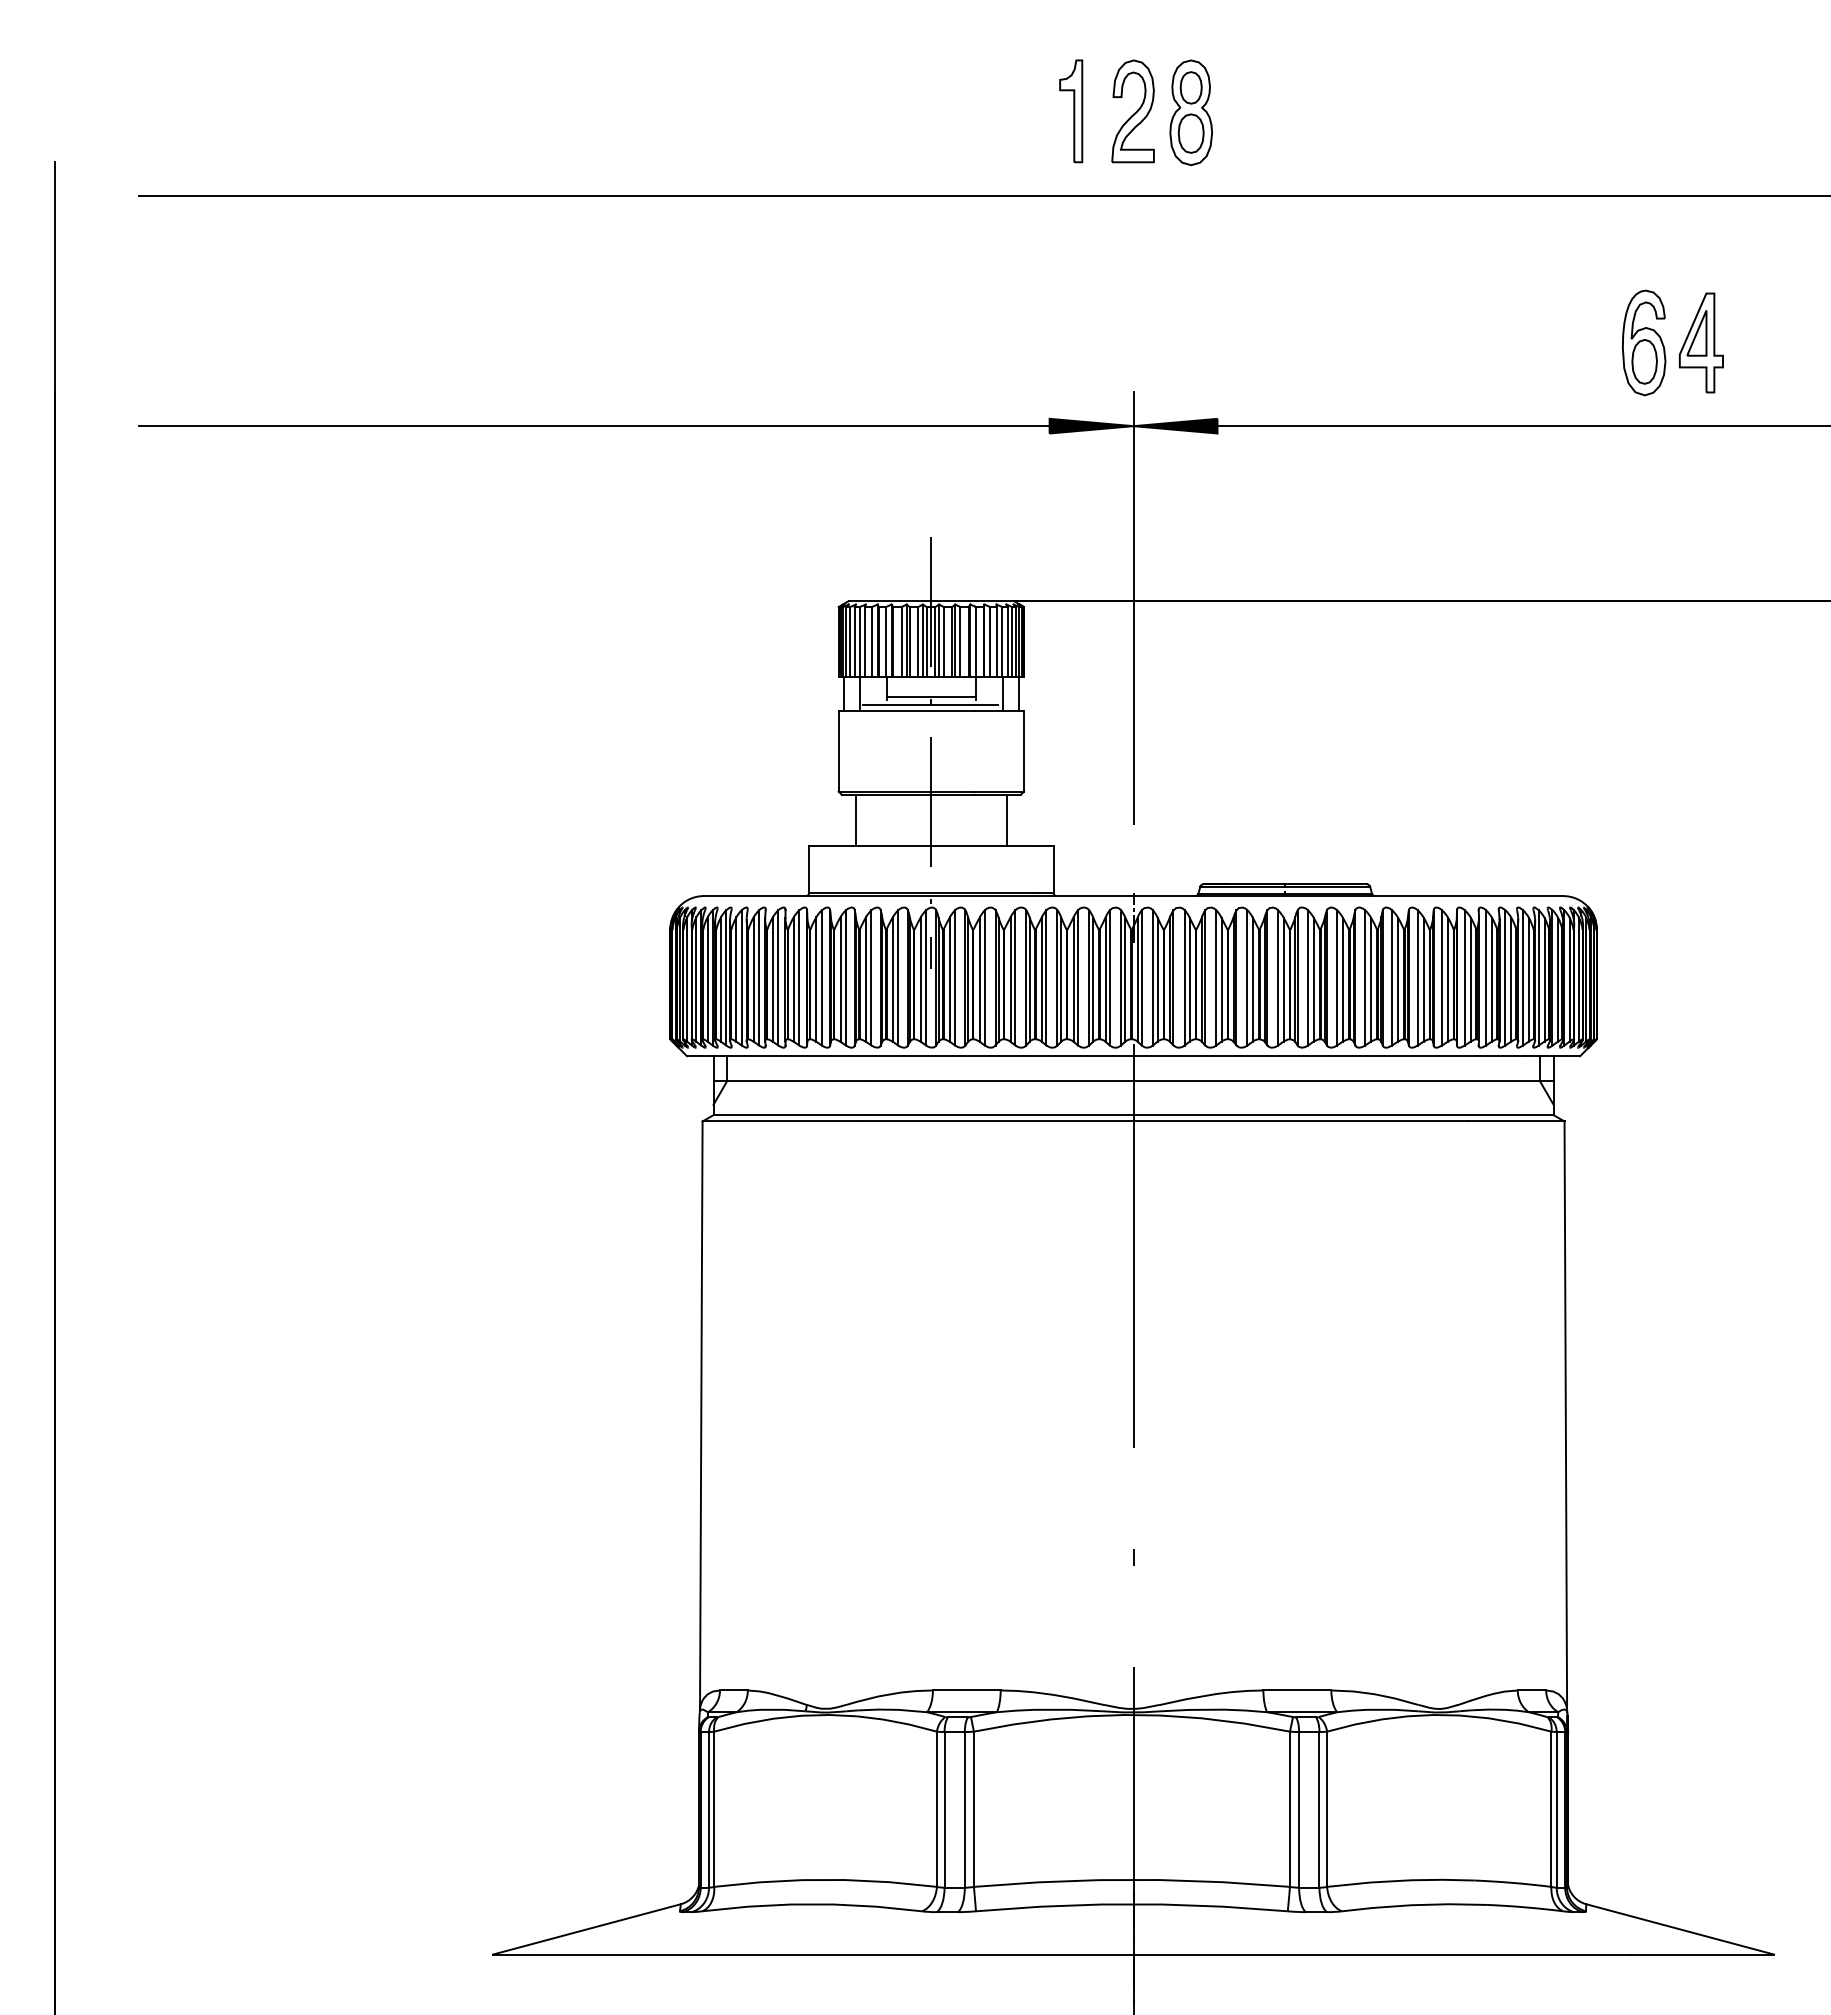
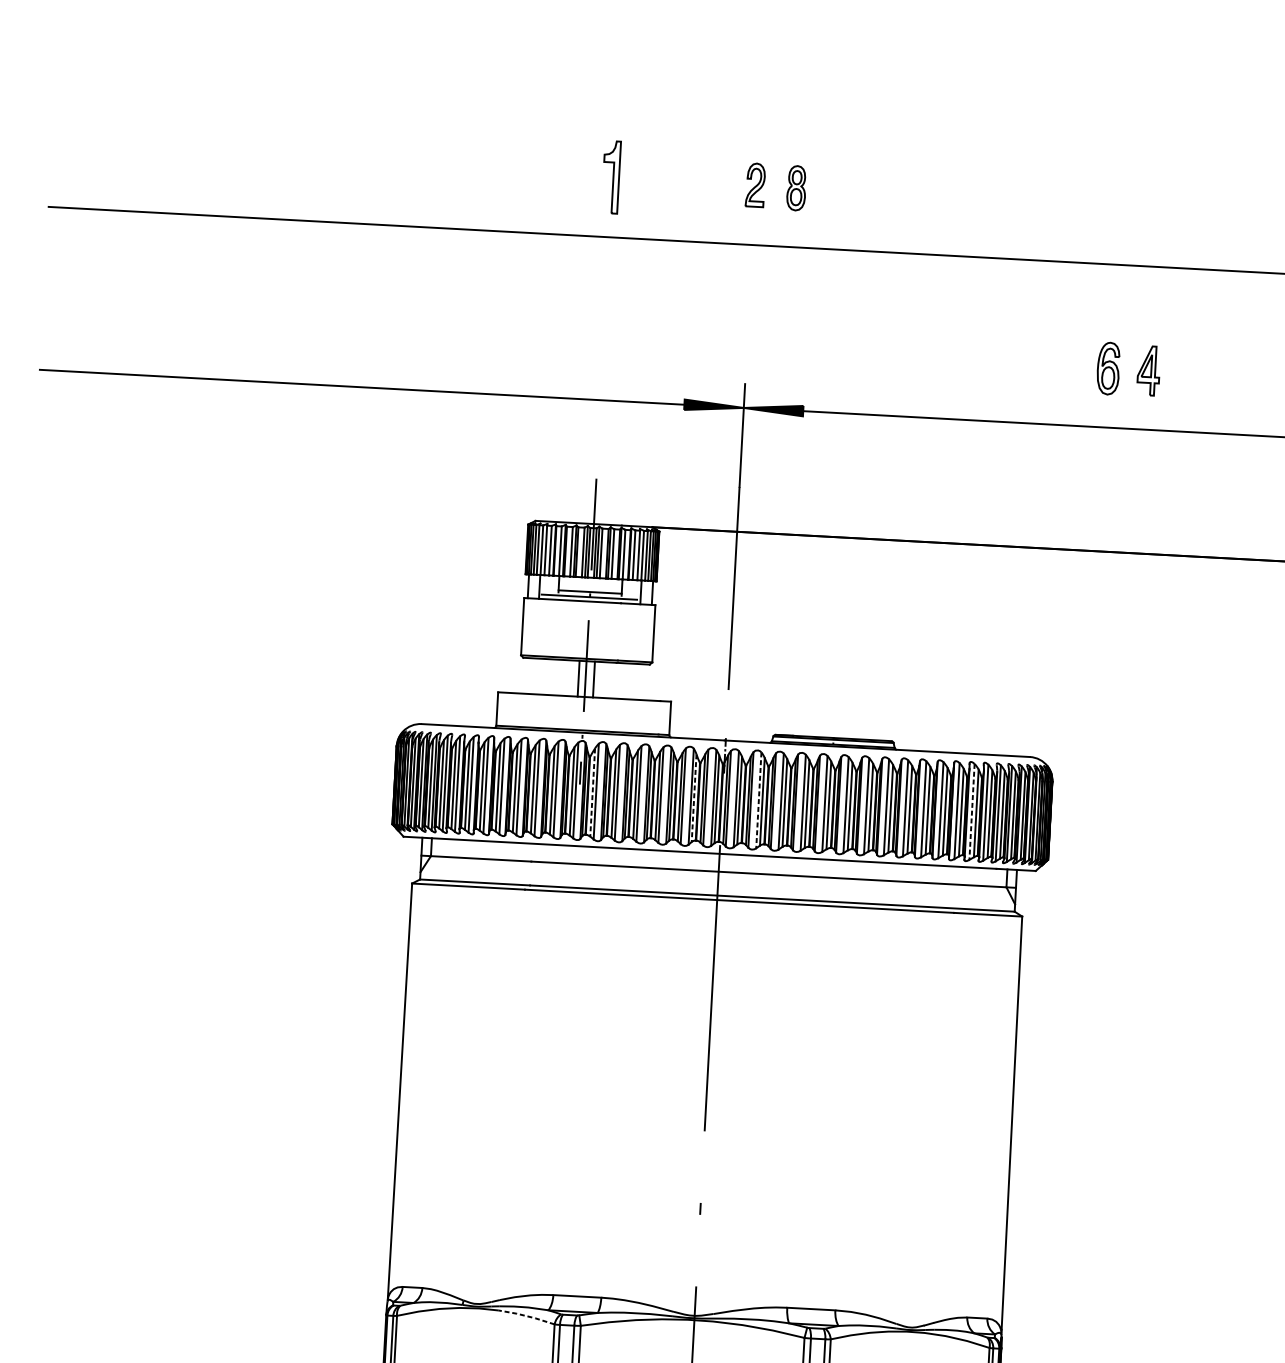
part: (1071, 111) -> (611, 177), moved
part: (1132, 111) -> (755, 185), size x0.6
part: (1190, 112) -> (796, 188), size x0.6
part: (1644, 342) -> (1108, 368), size x0.7
part: (1700, 342) -> (1148, 370), size x0.7
line: (855, 819) -> (578, 678), moved
line: (1007, 819) -> (594, 679), moved
line: (1184, 977) -> (758, 800), solid -> dashed
line: (1485, 977) -> (971, 811), solid -> dashed
line: (949, 979) -> (592, 792), solid -> dashed
line: (1093, 979) -> (694, 798), solid -> dashed
line: (897, 1722) -> (527, 1316), solid -> dashed

